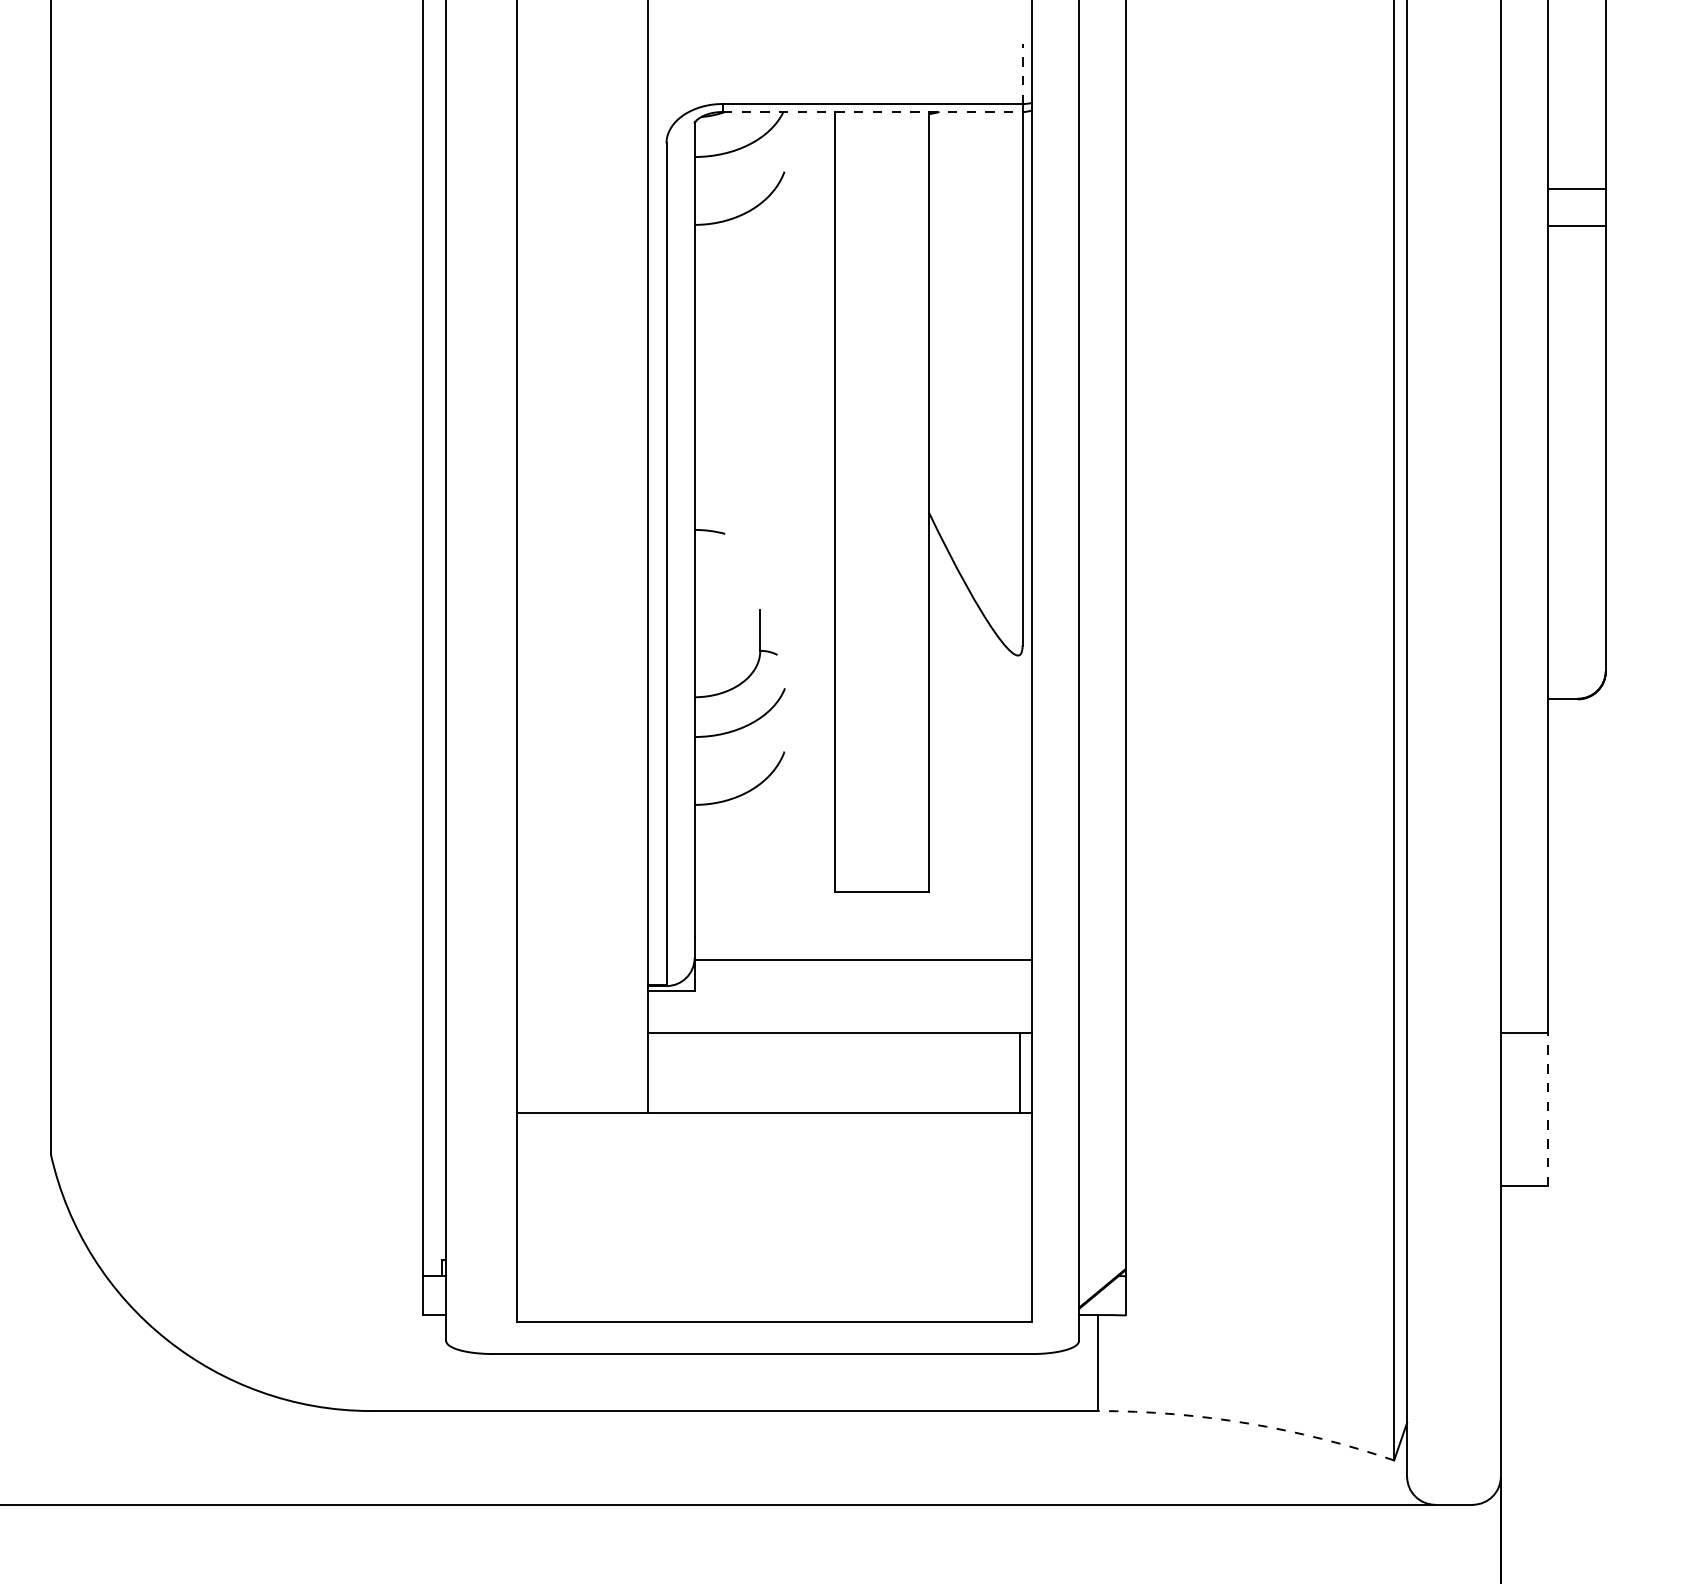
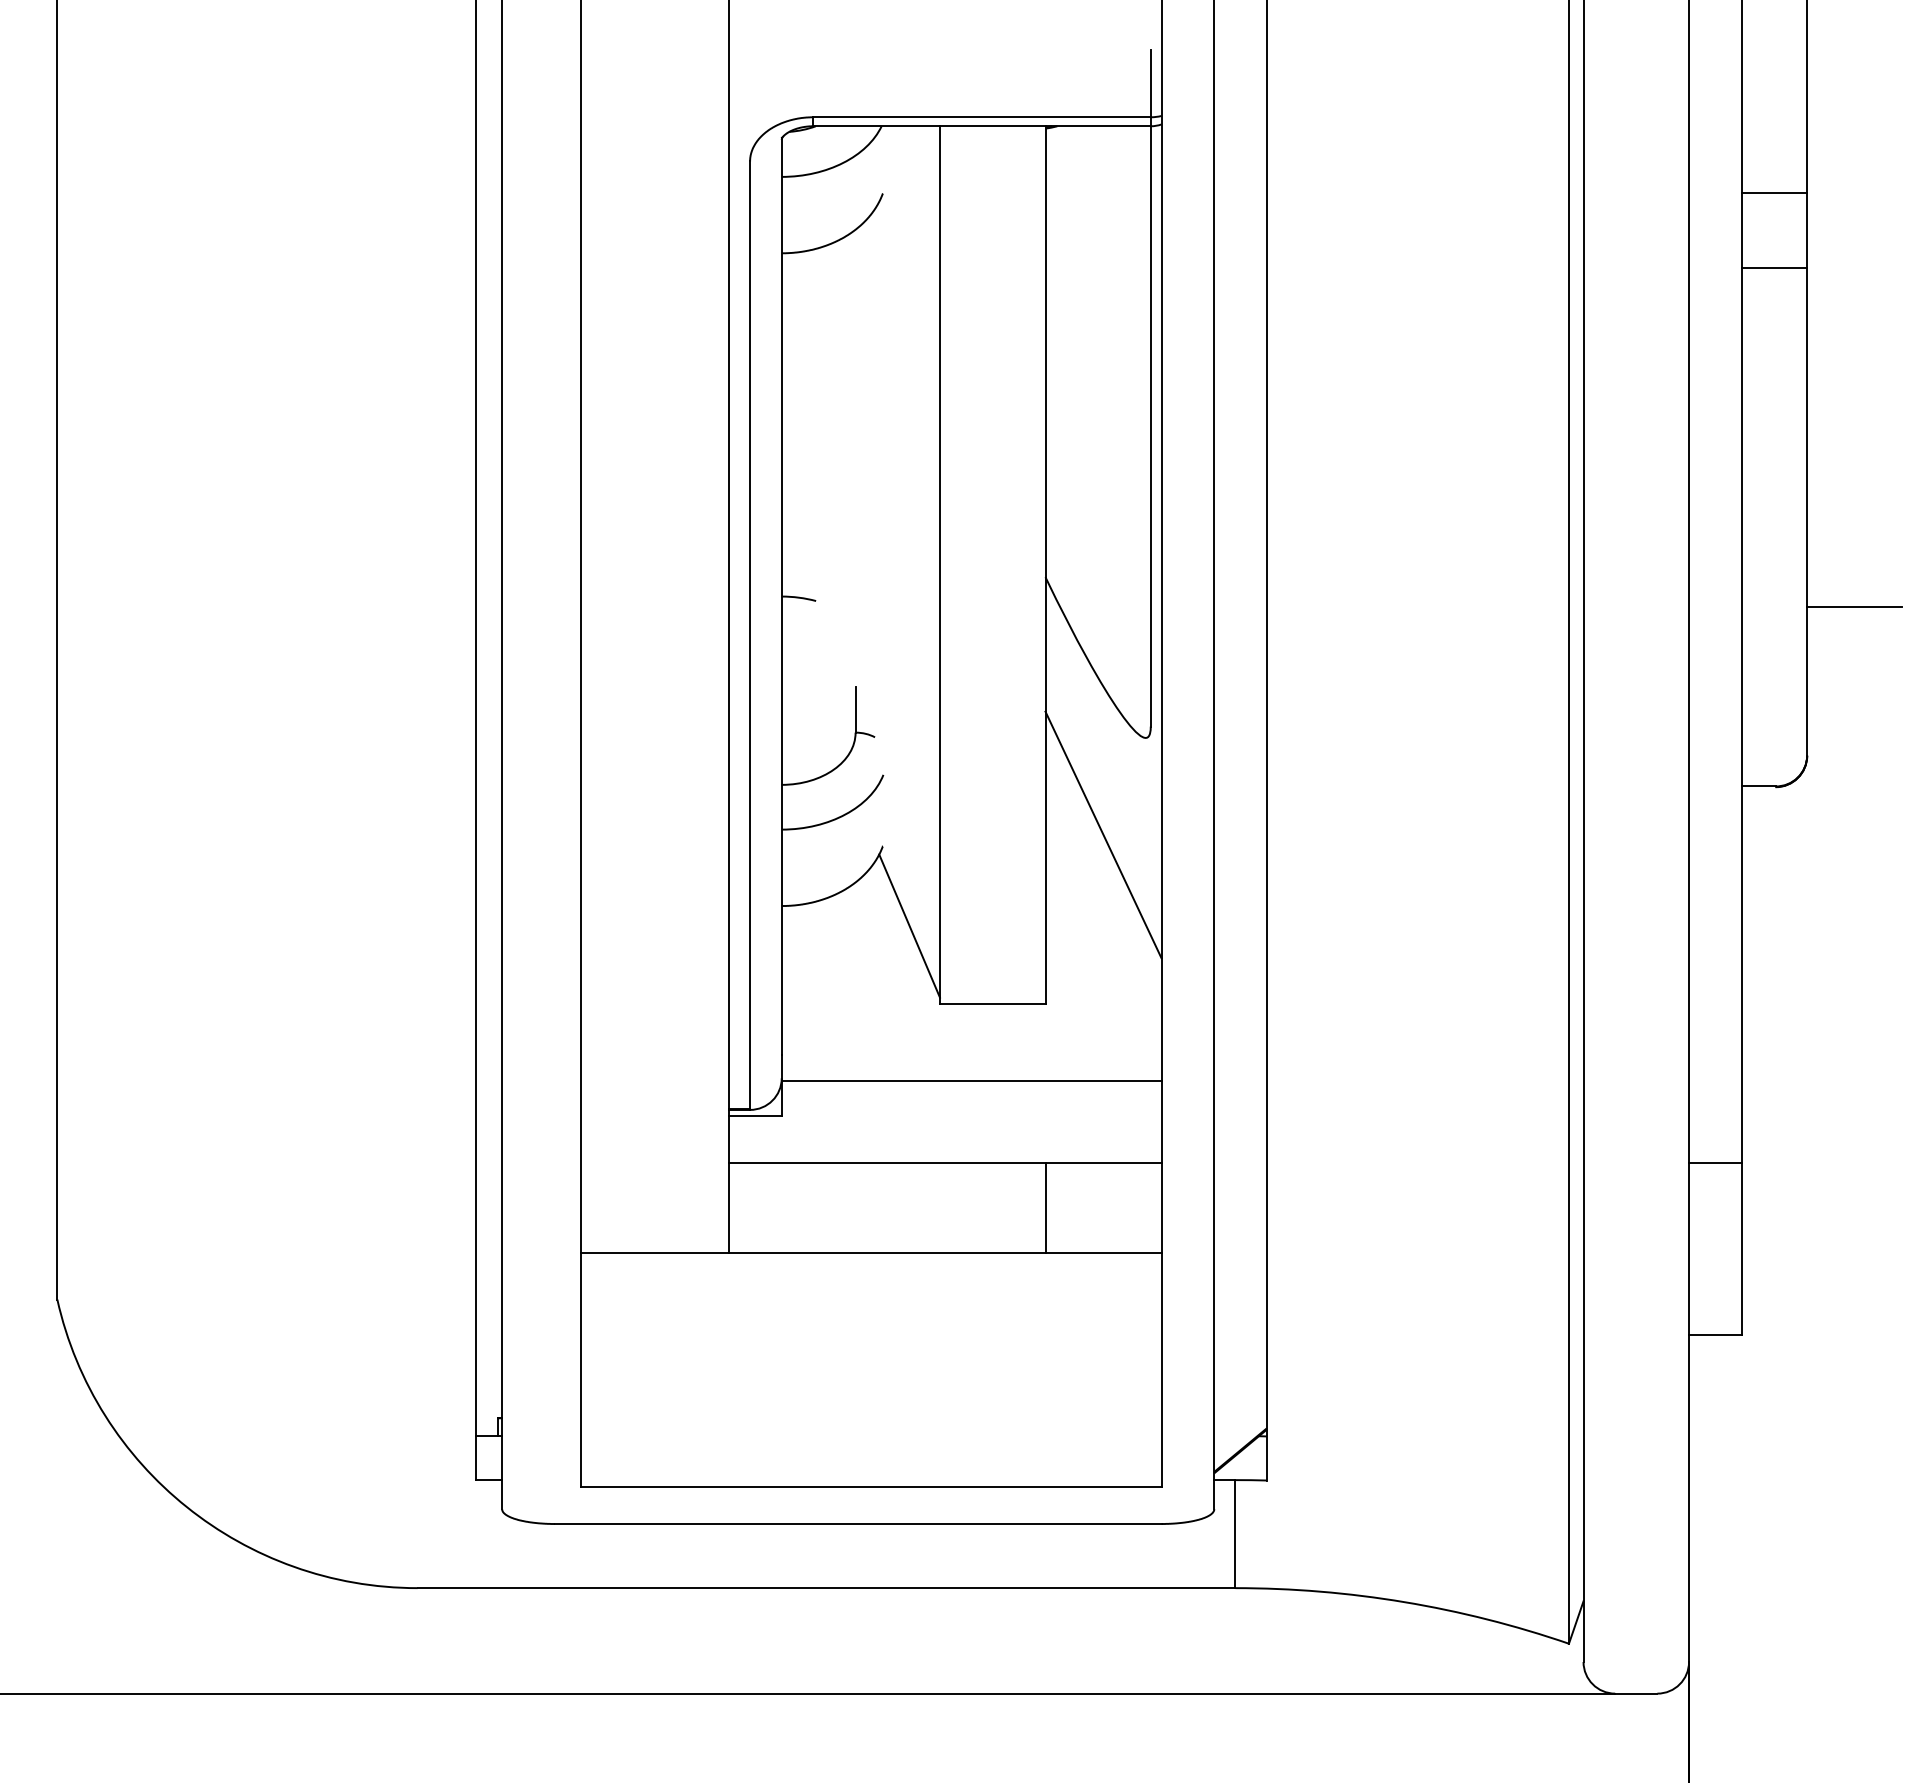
line: (1022, 74) -> (1150, 83), dashed -> solid
line: (873, 112) -> (982, 126), dashed -> solid
line: (1576, 188) -> (1774, 268), moved
line: (1576, 225) -> (1774, 192), moved
line: (1647, 539) -> (1854, 607), added
line: (980, 741) -> (1103, 834), added
line: (808, 822) -> (909, 925), added
line: (1019, 1072) -> (1045, 1207), moved
line: (1547, 1110) -> (1741, 1249), dashed -> solid
arc: (1248, 1423) -> (1404, 1602), dashed -> solid

